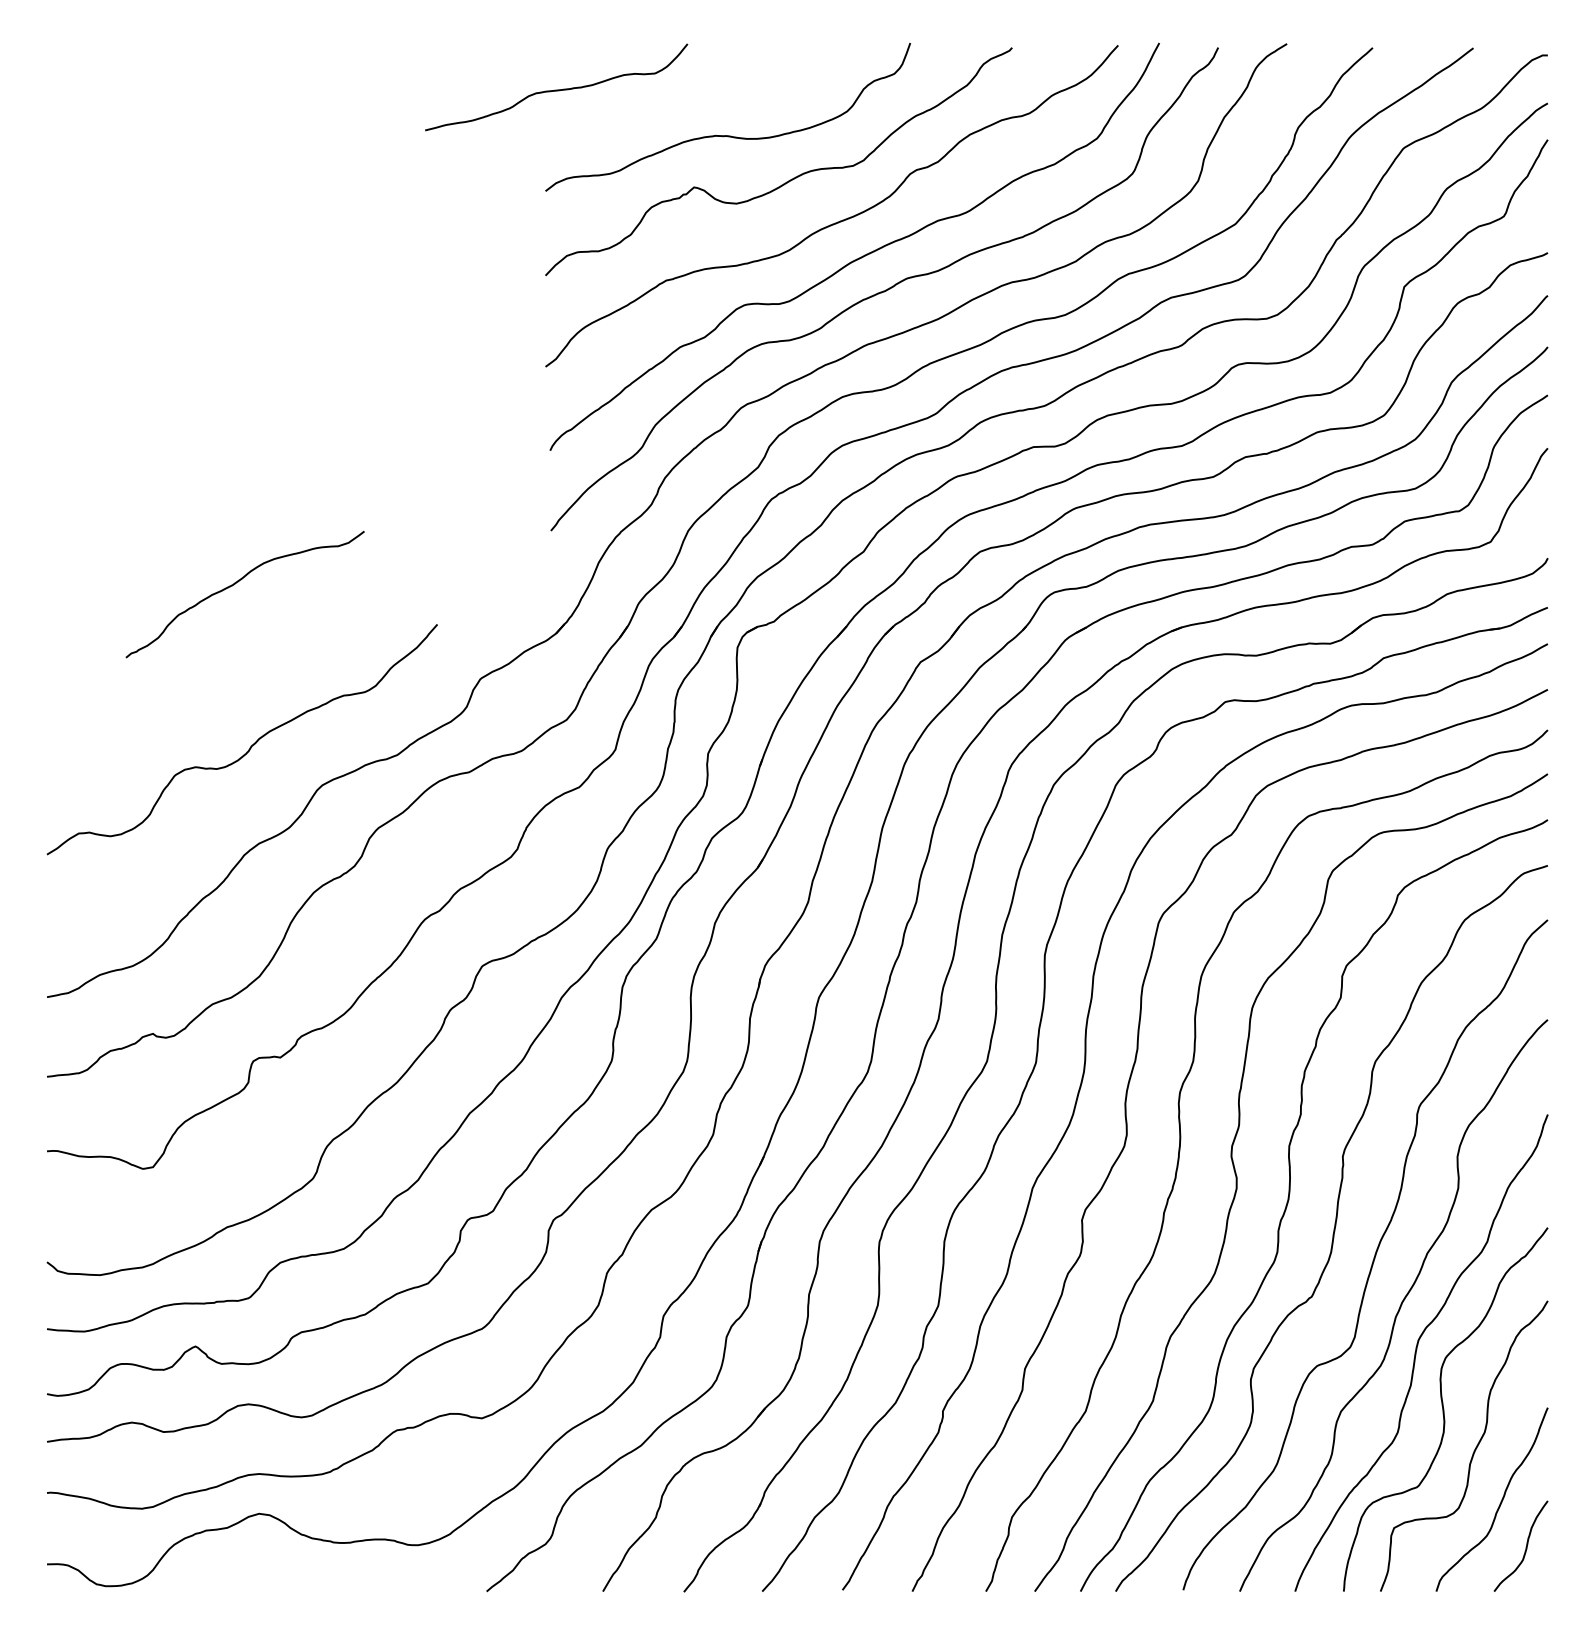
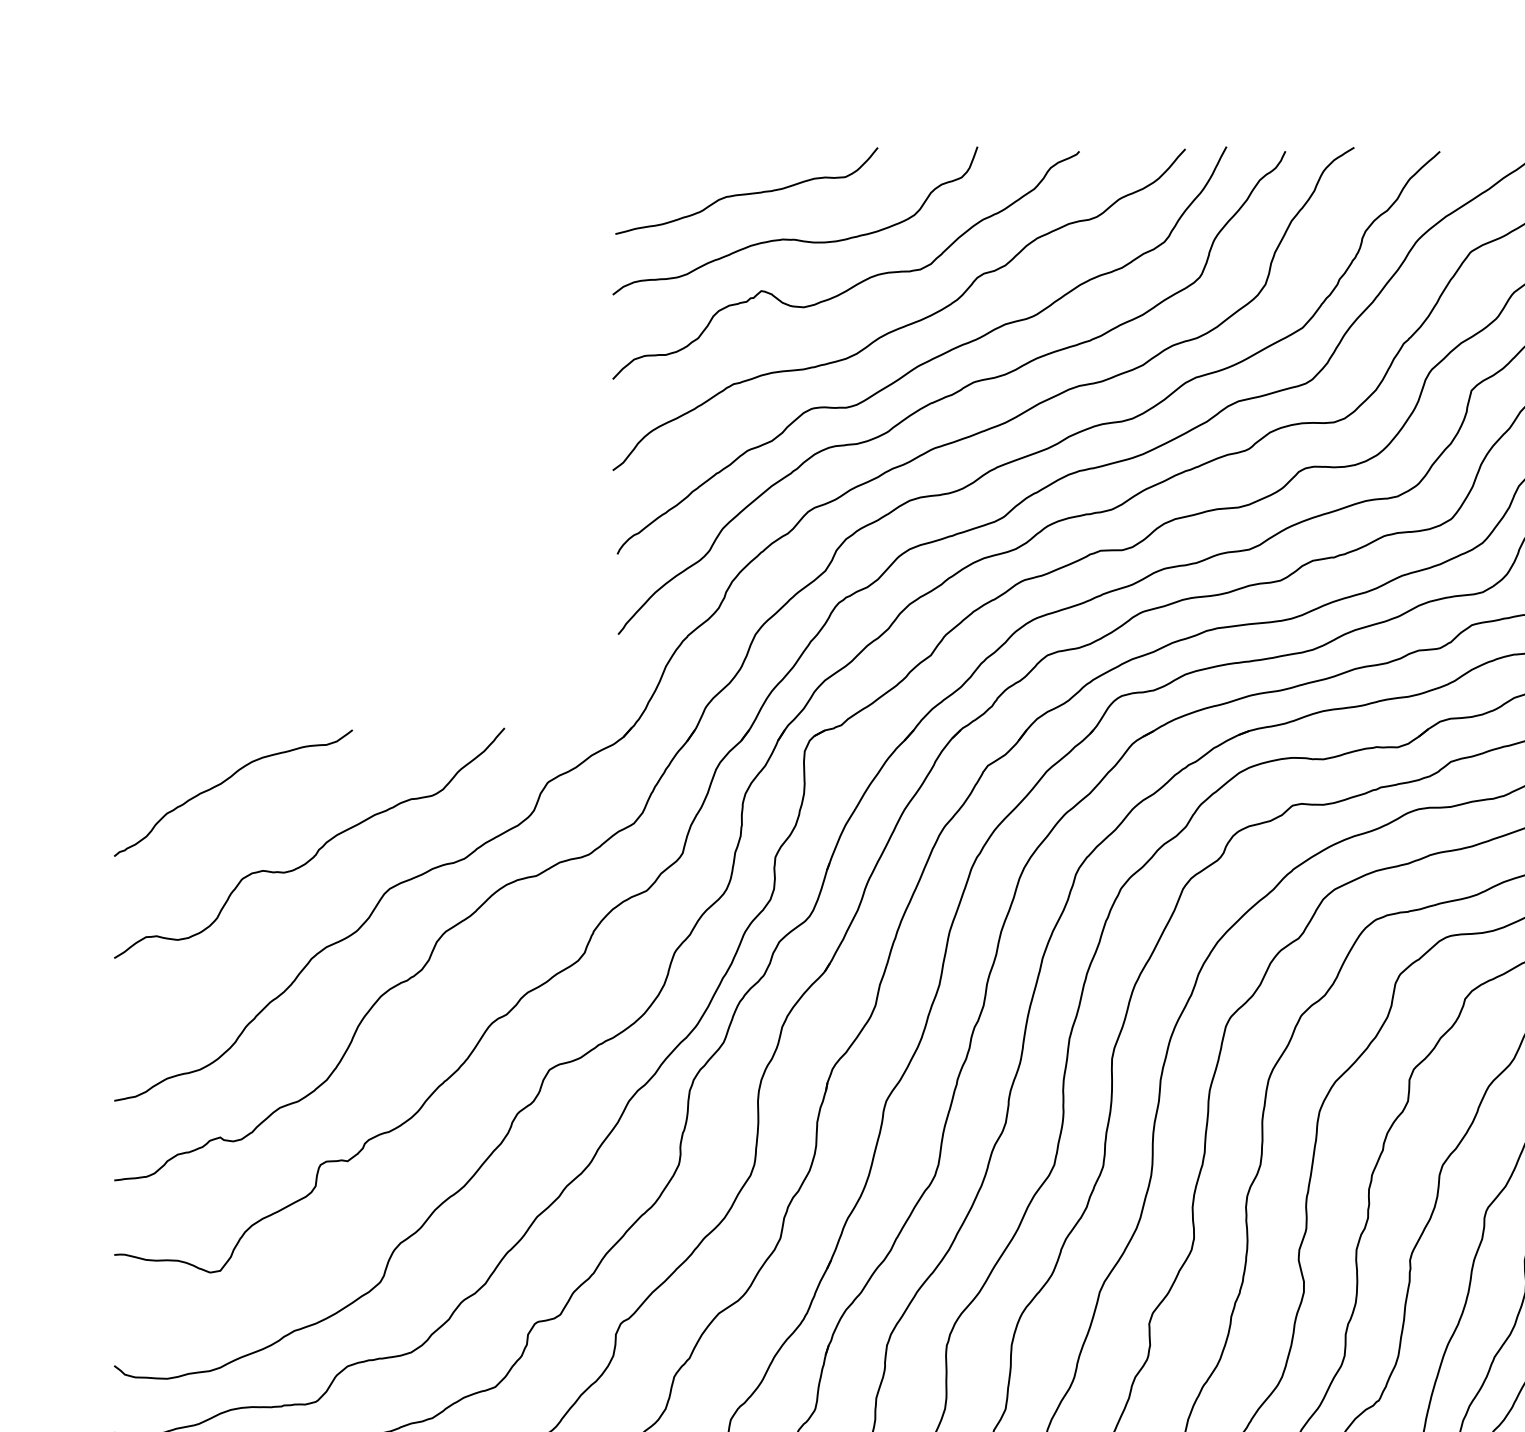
curve: (556, 89) -> (746, 193), moved
curve: (238, 582) -> (226, 781), moved

